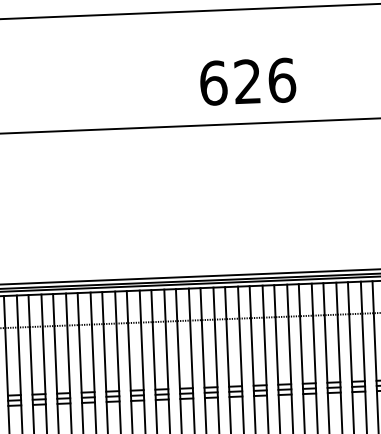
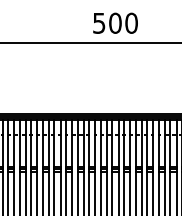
text: (247, 80) -> (115, 22), 626 -> 500

